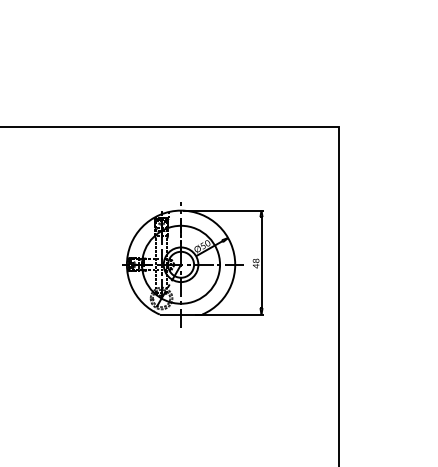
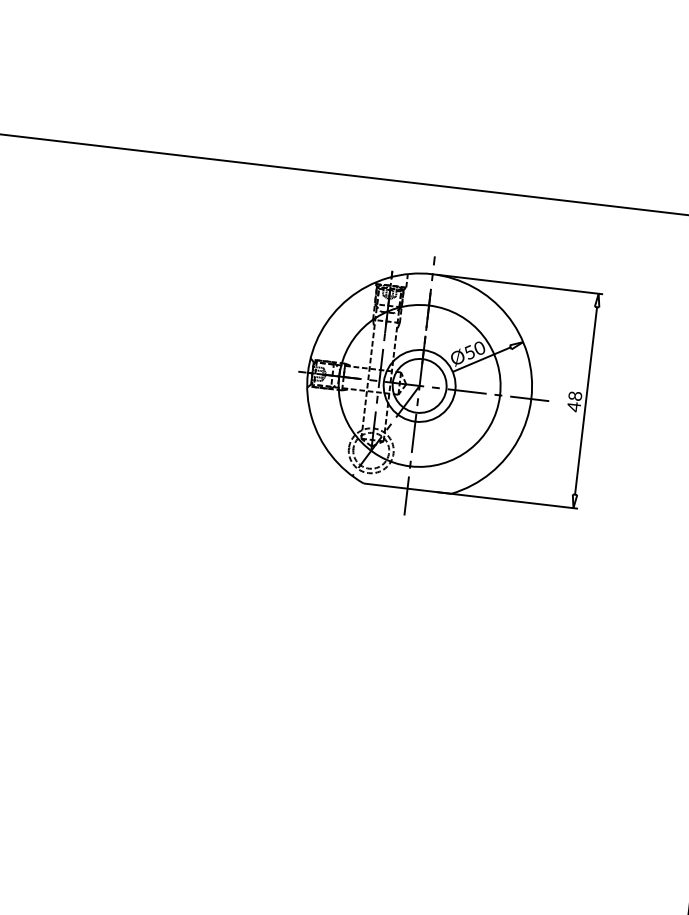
part: (192, 264) -> (443, 388), moved

